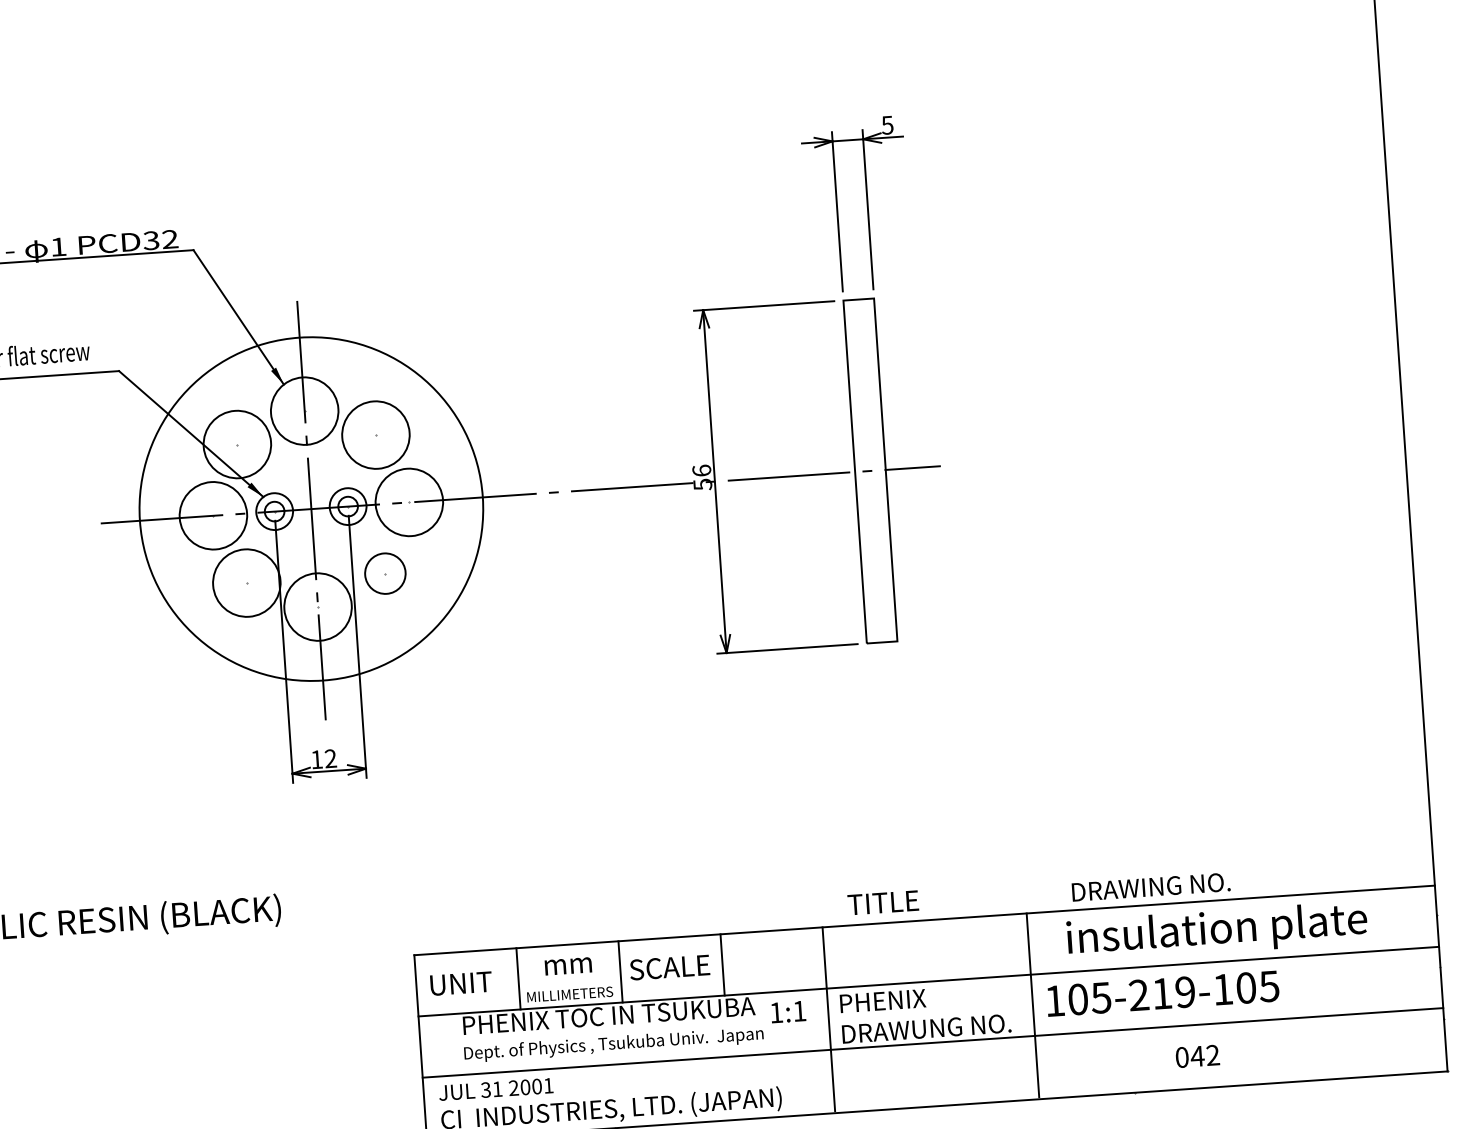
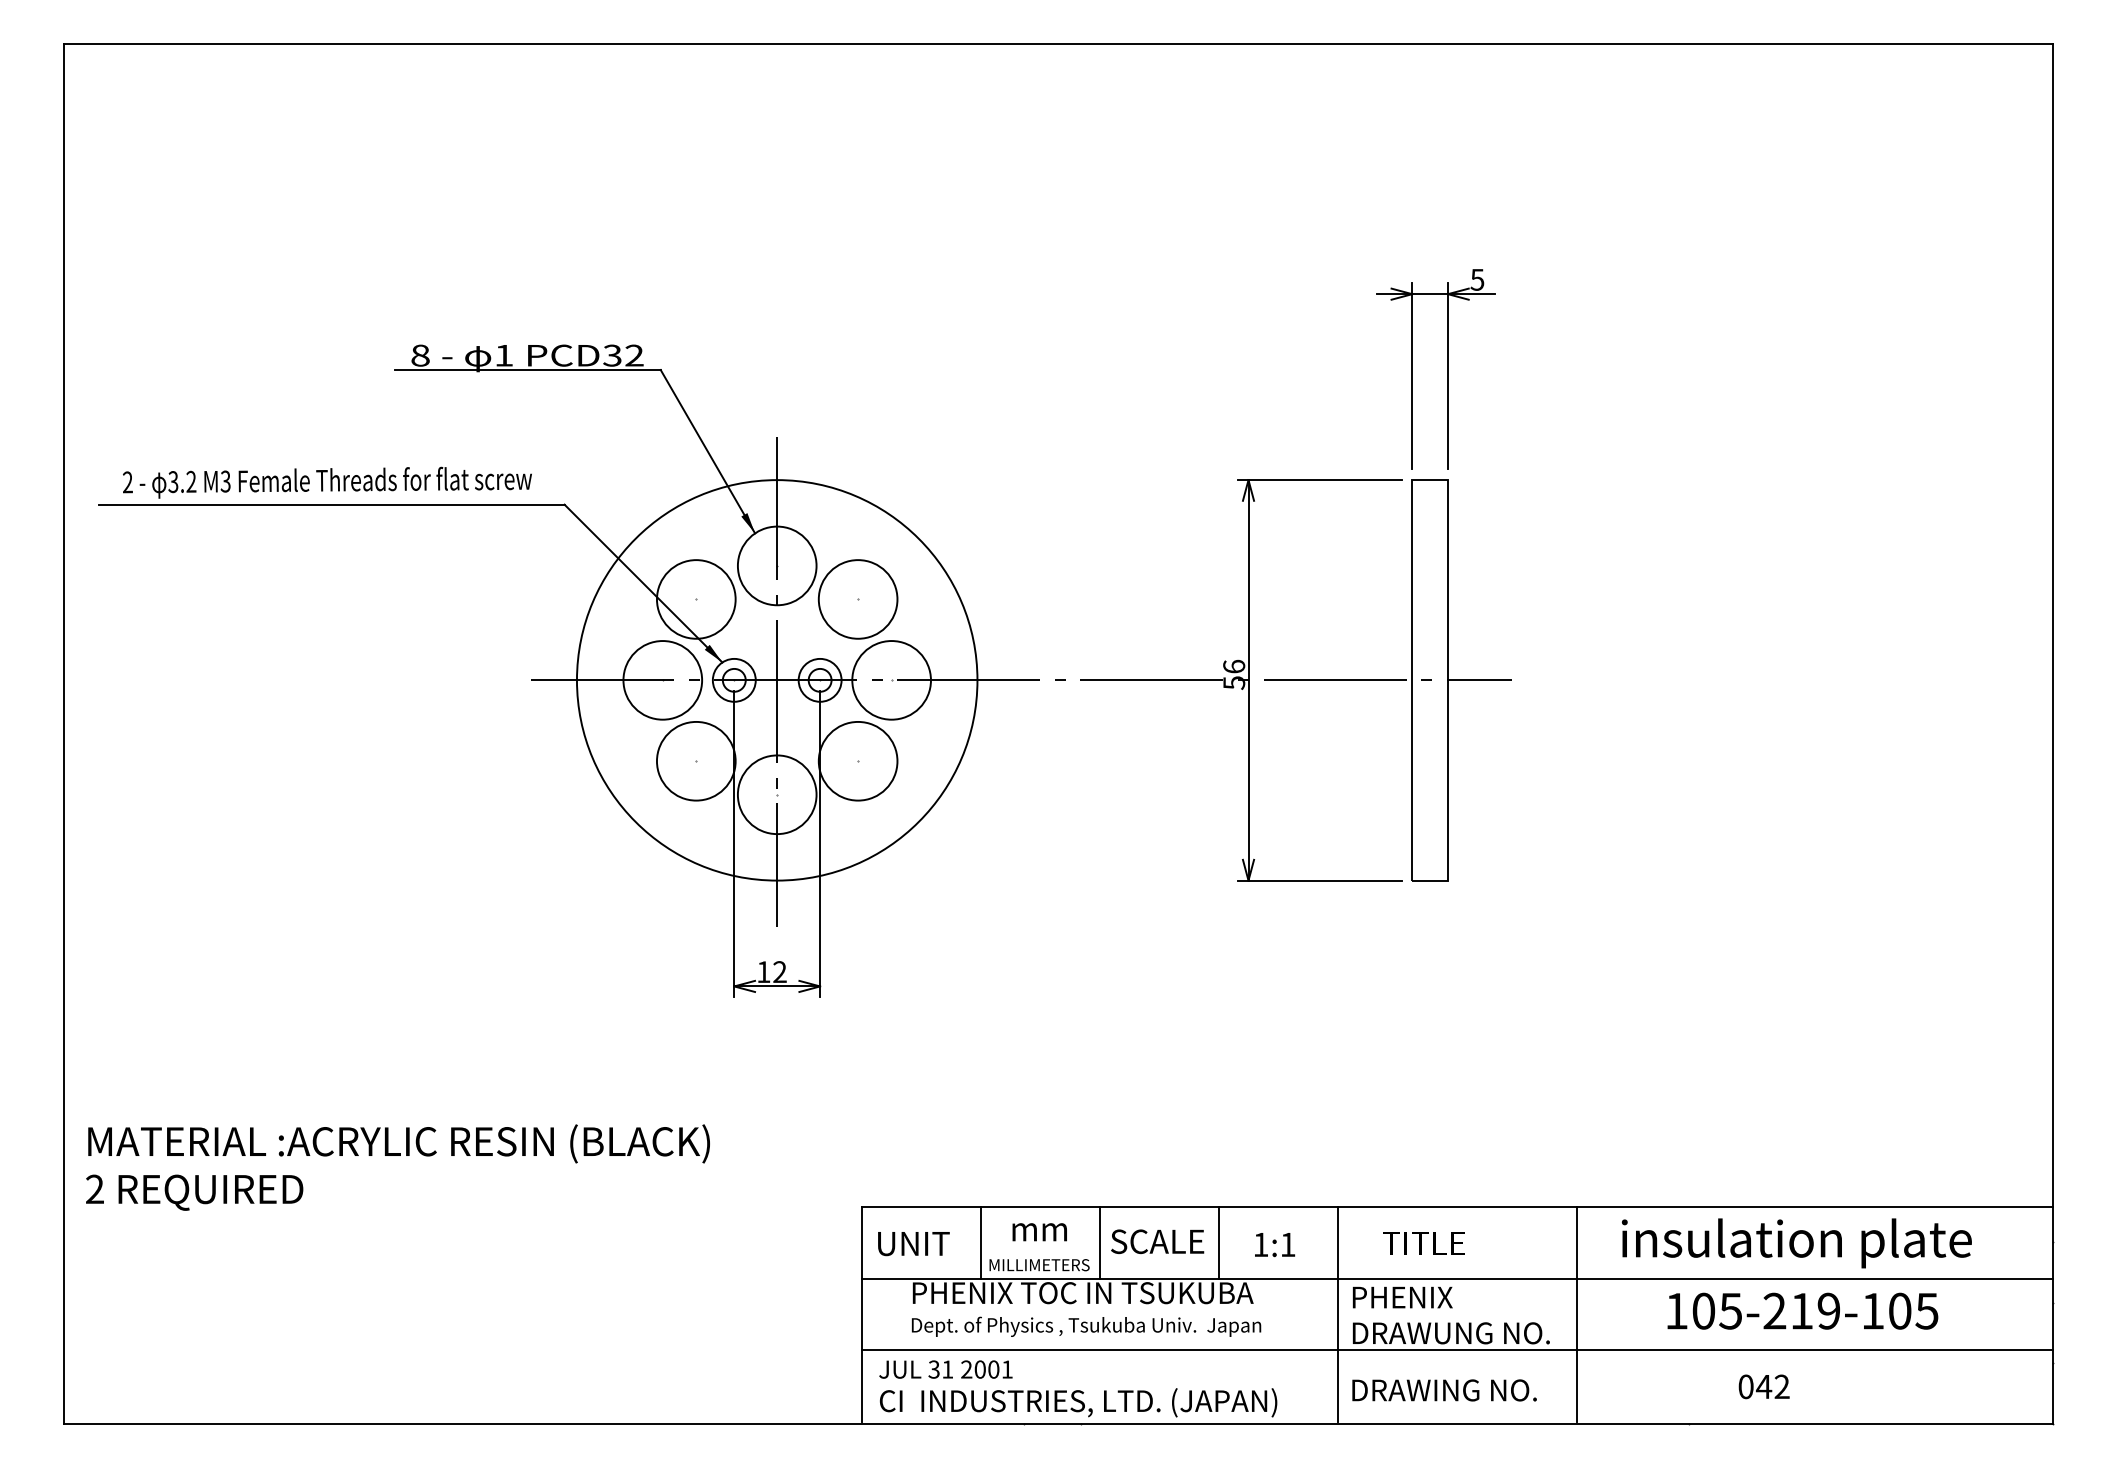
circle: (384, 573) -> (857, 760), size x1.67
text: (1151, 887) -> (1444, 1390), moved
text: (882, 902) -> (1423, 1243), moved
text: (1162, 993) -> (1802, 1310), moved
text: (788, 1012) -> (1275, 1245), moved

